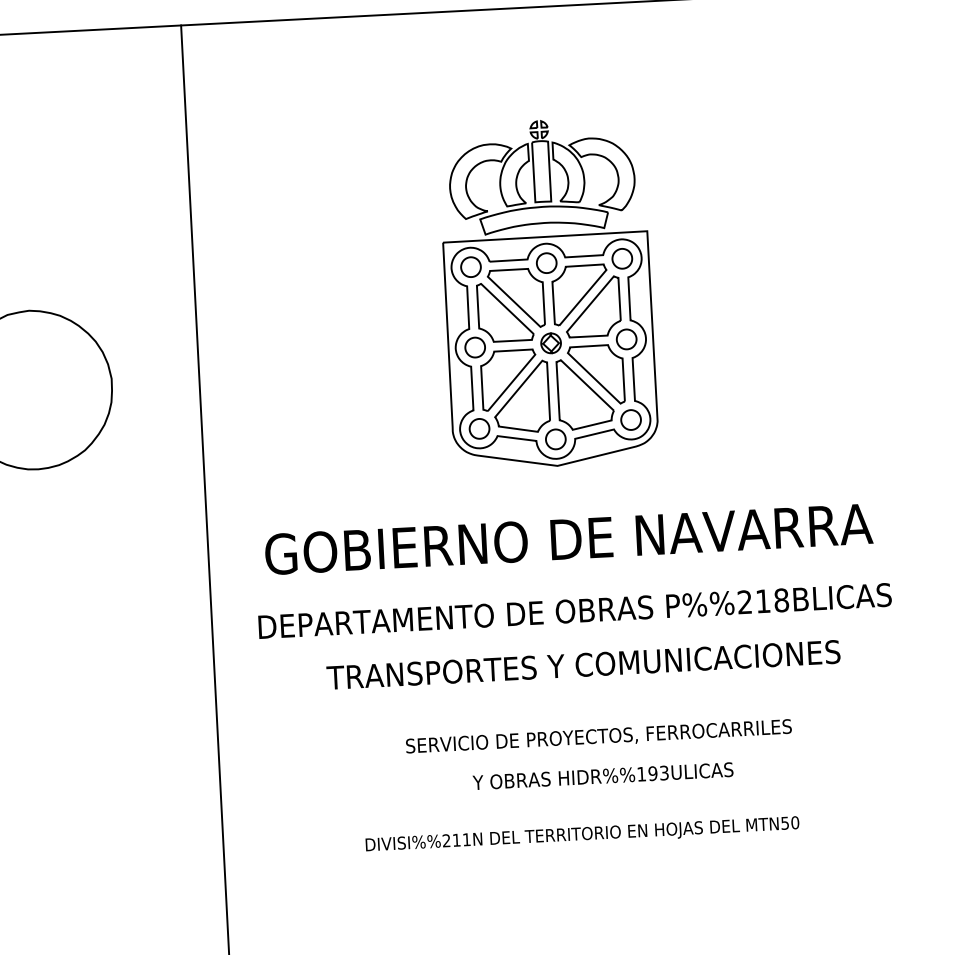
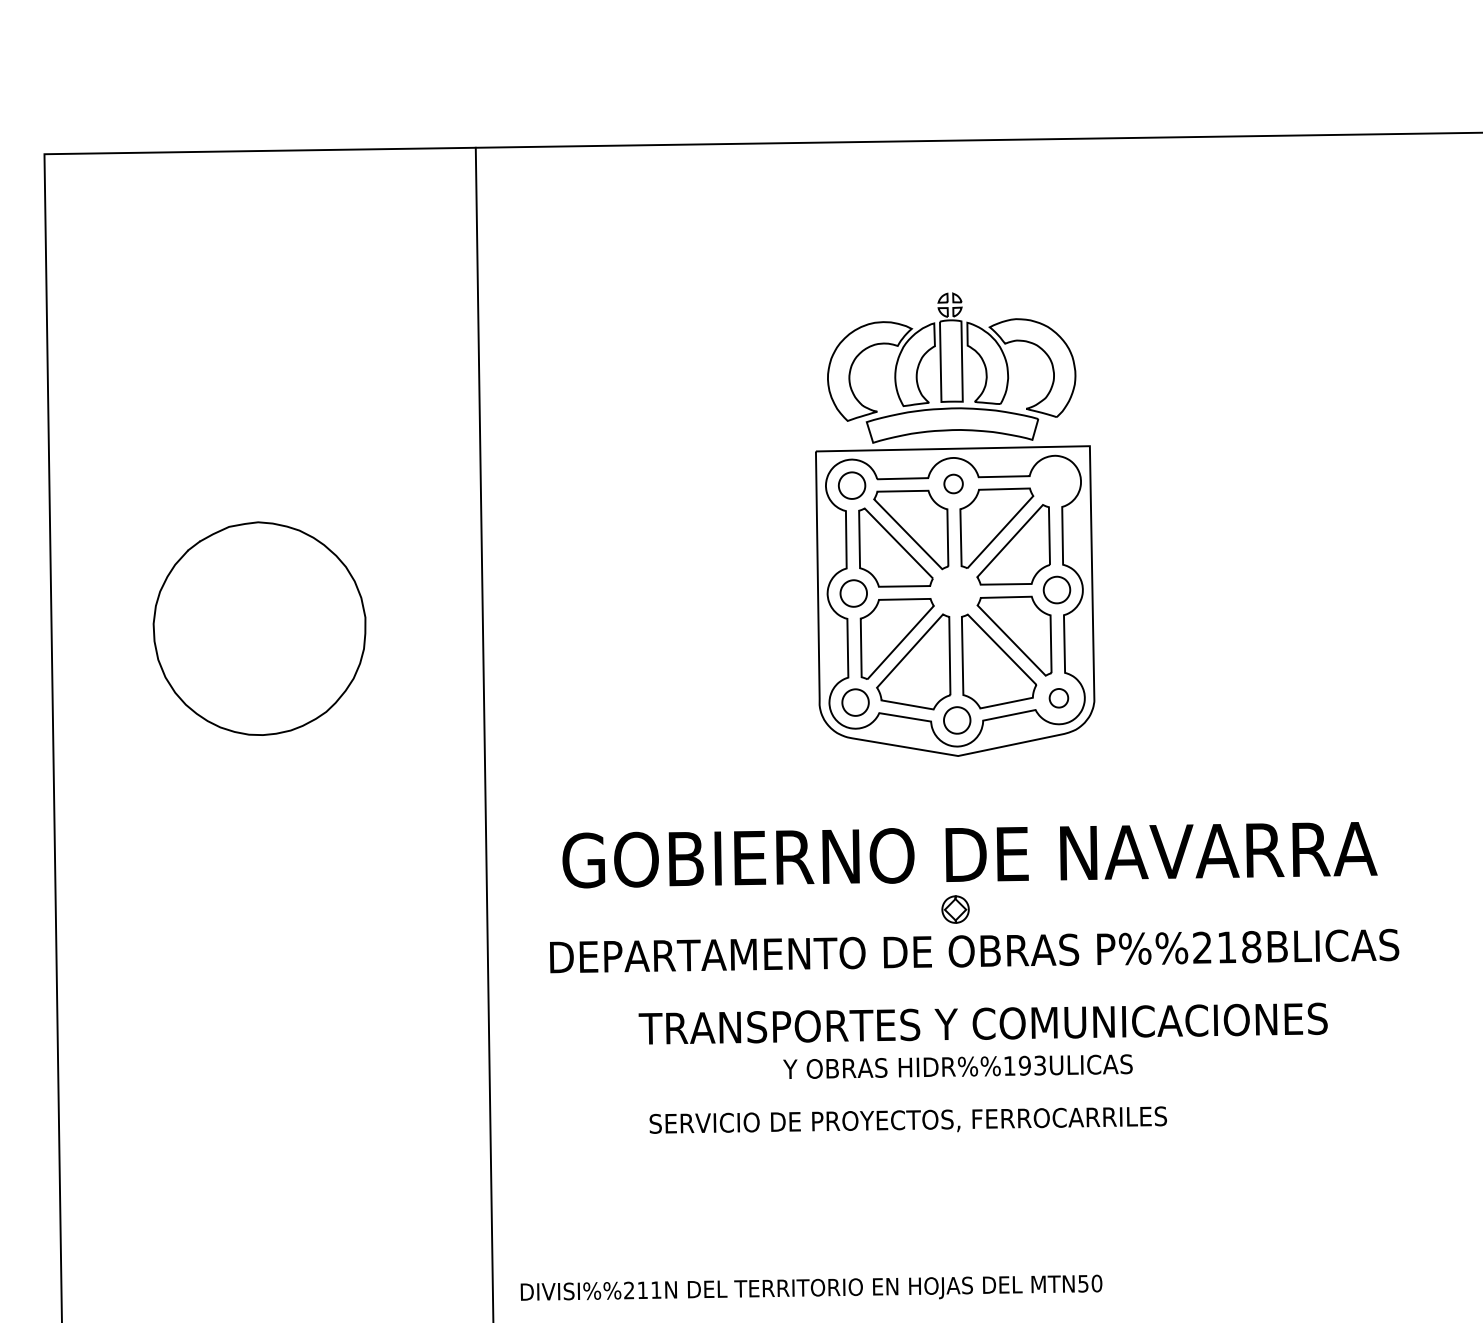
part: (622, 258) -> (1055, 481), removed
part: (546, 262) -> (953, 483), size x0.7
part: (551, 343) -> (955, 909), moved
part: (630, 420) -> (1058, 698), size x0.7
text: (598, 735) -> (907, 1119), moved
text: (602, 776) -> (957, 1066), moved
text: (582, 833) -> (811, 1287), moved

